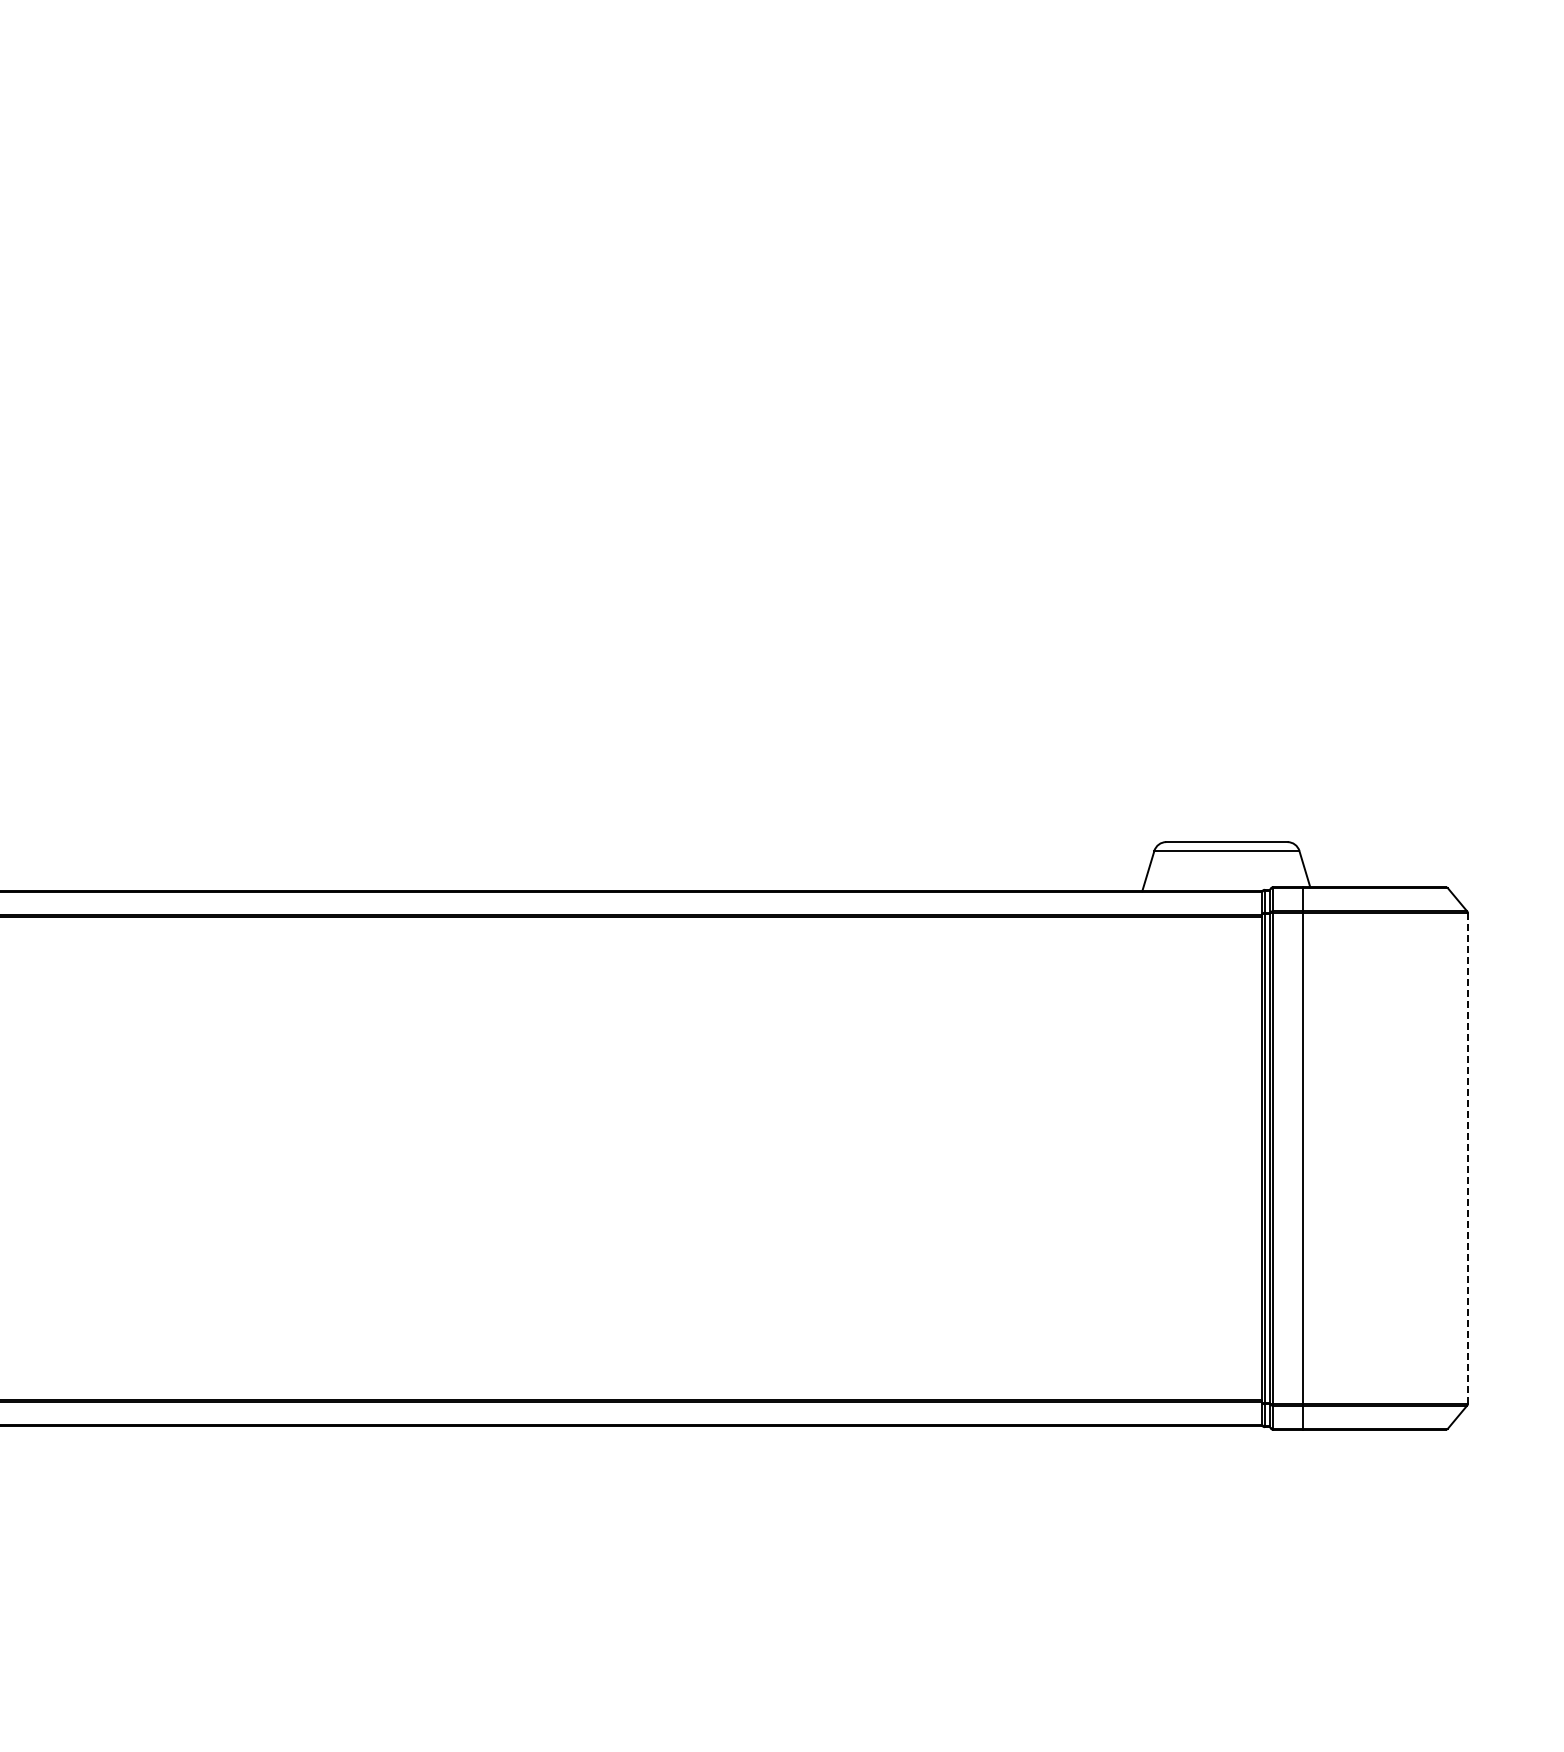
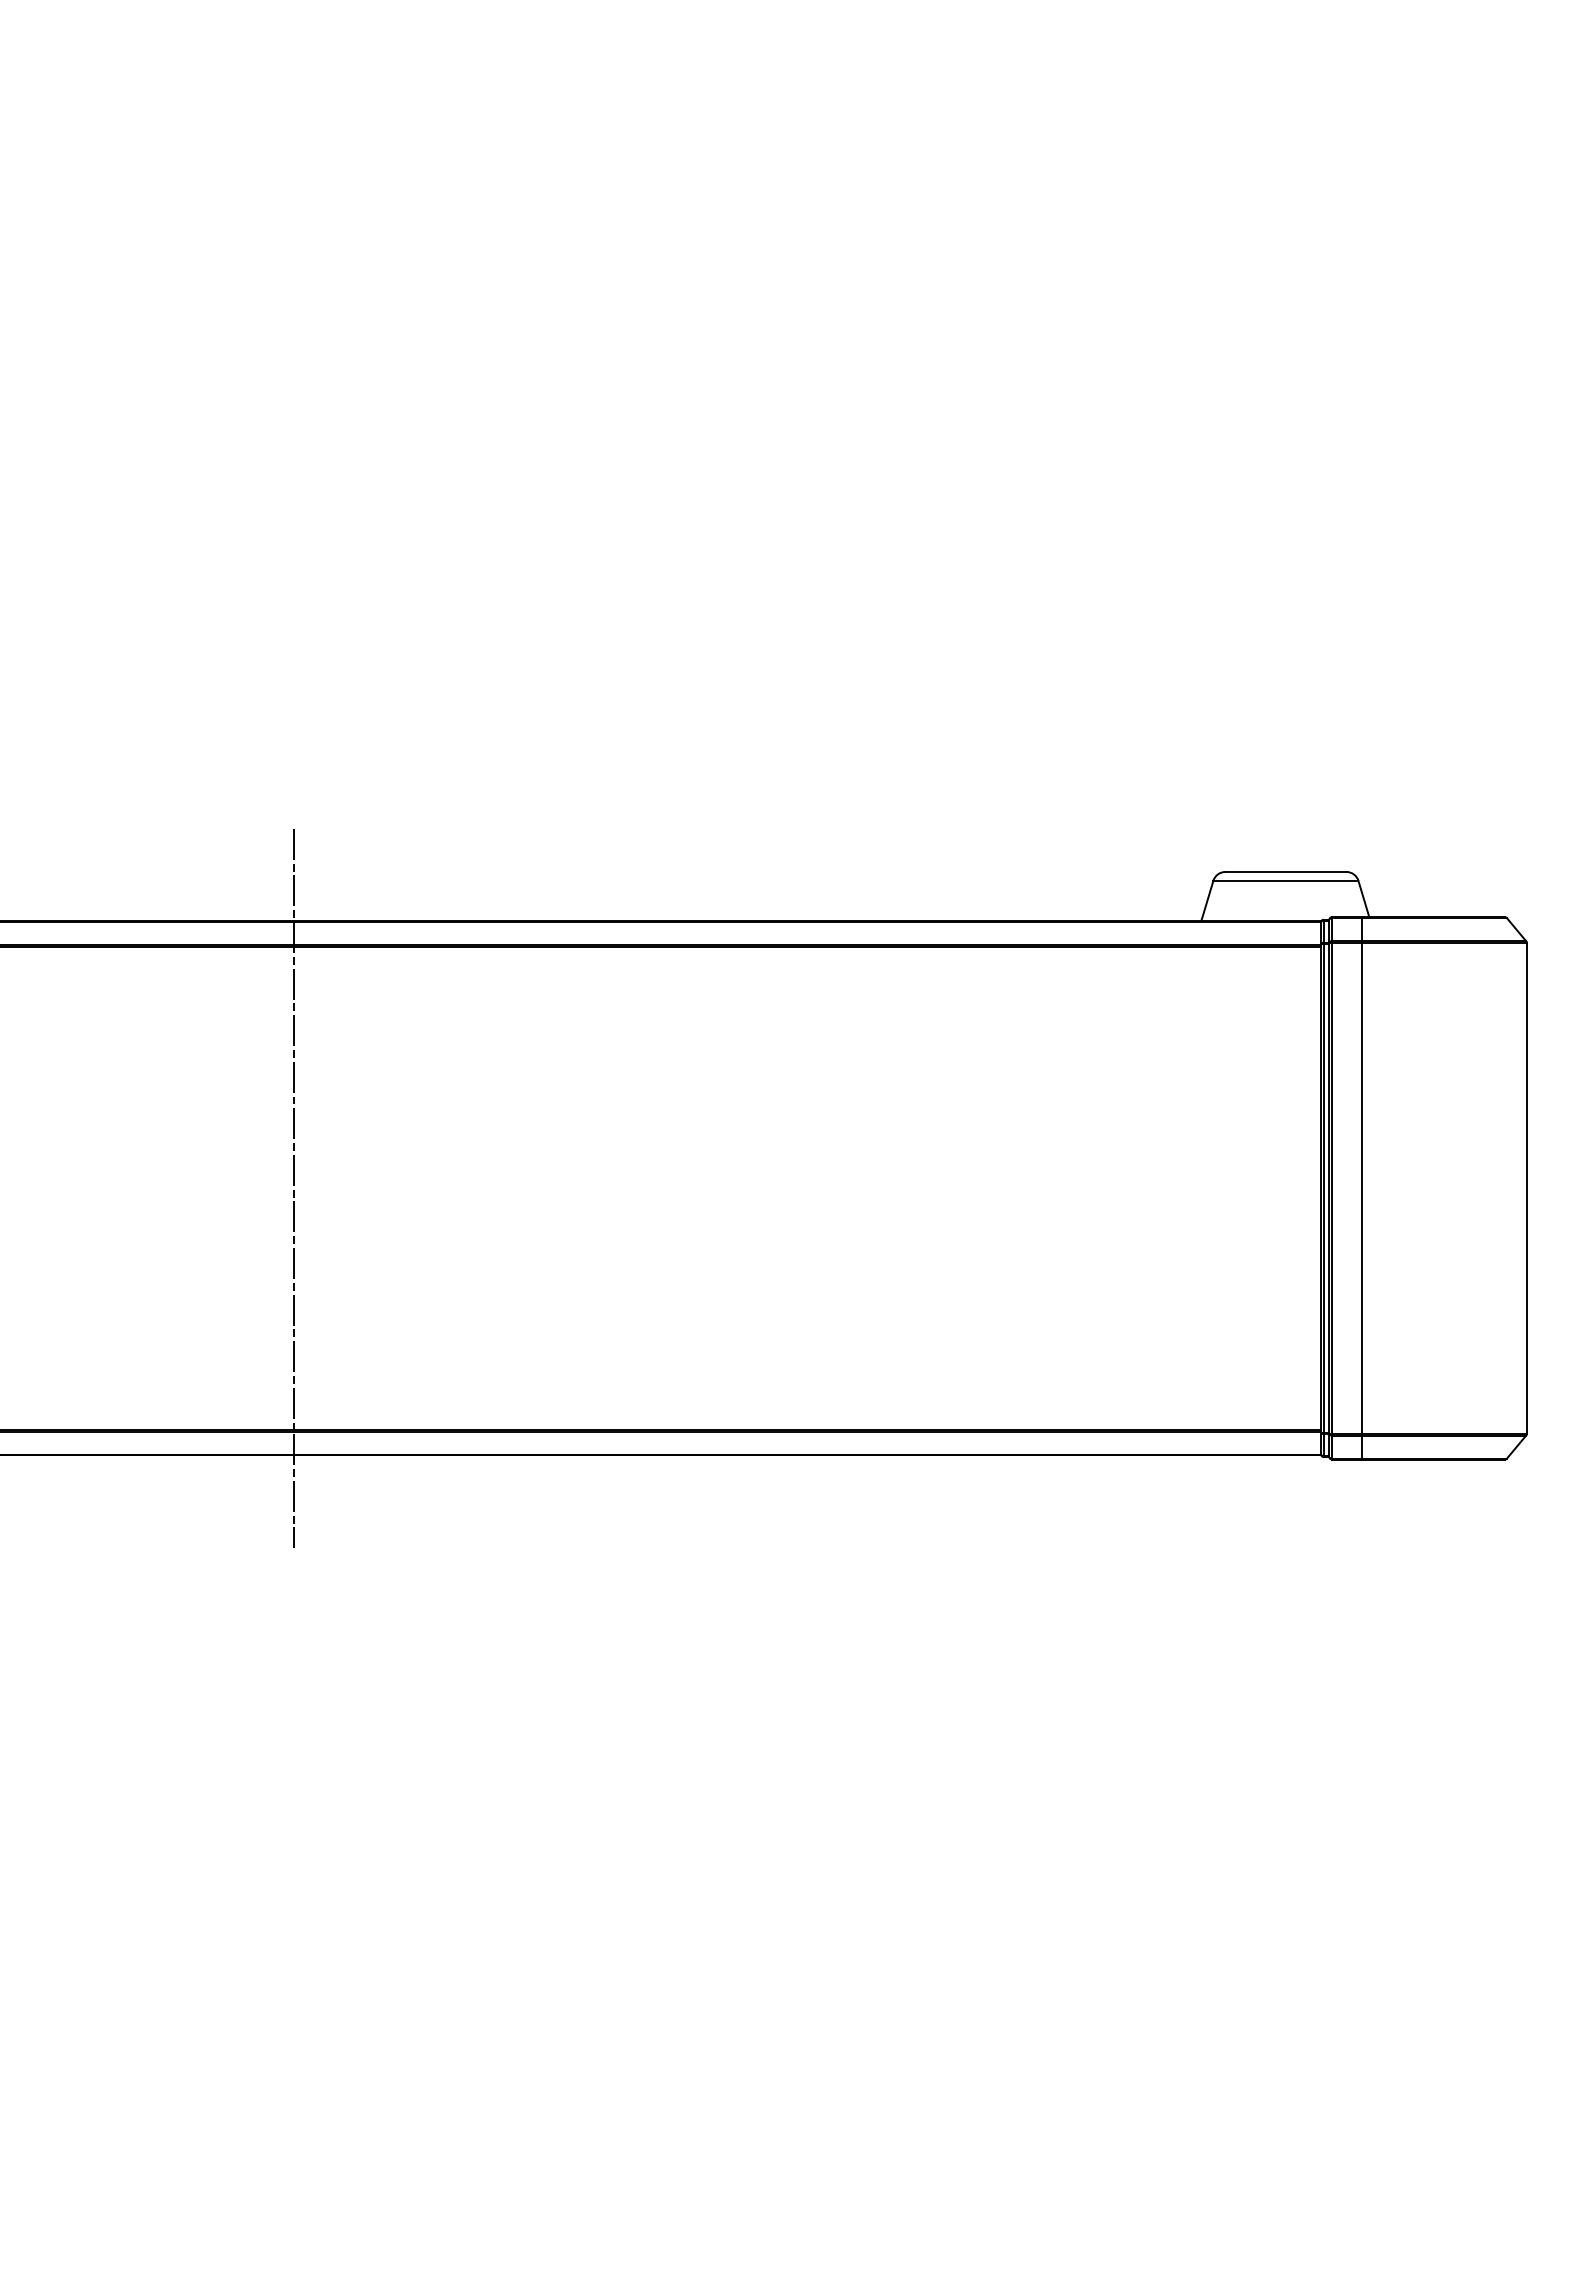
line: (235, 1157) -> (294, 1187), added
line: (1467, 1158) -> (1526, 1188), dashed -> solid

